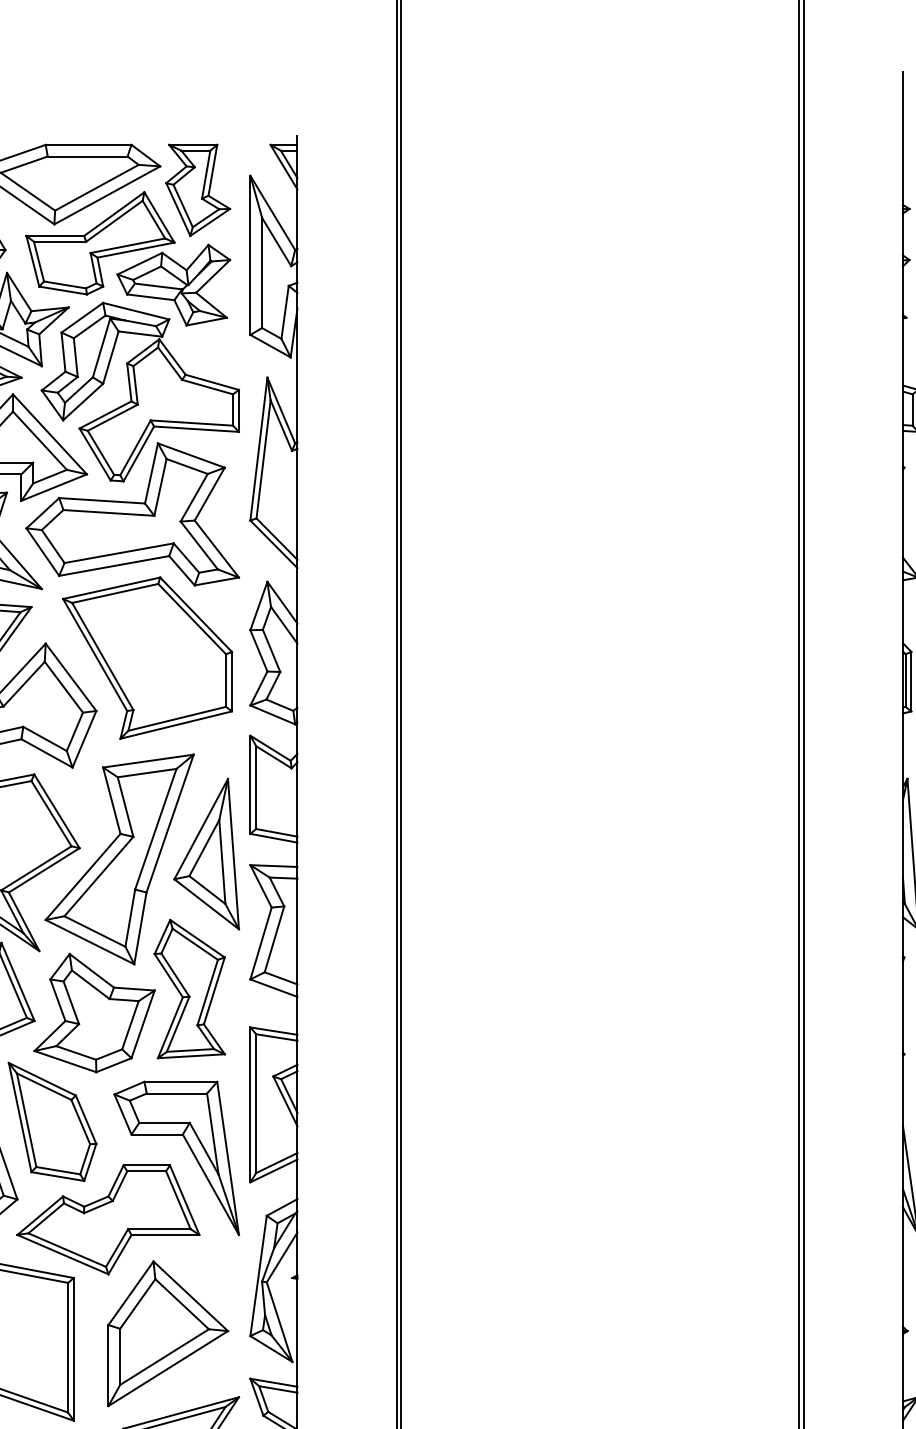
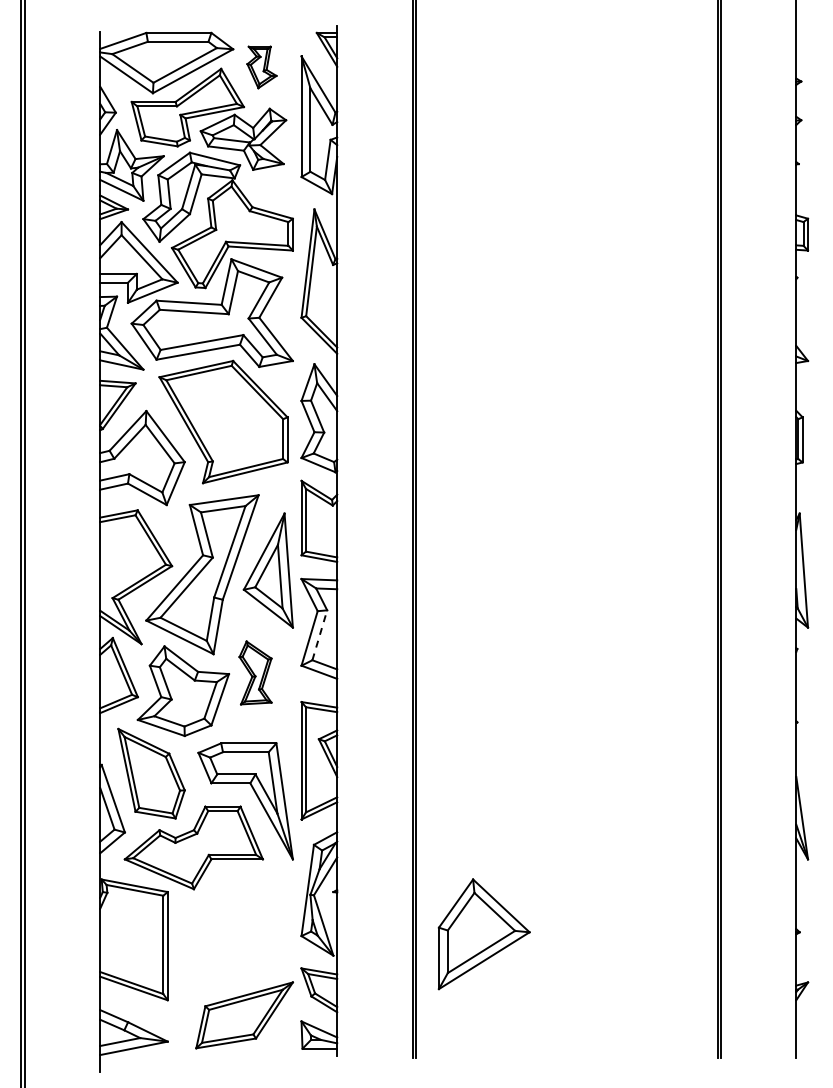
part: (197, 190) -> (261, 67), size x0.6
line: (274, 938) -> (319, 634), solid -> dashed
part: (189, 988) -> (255, 672), size x0.6
part: (167, 1334) -> (483, 934), moved

